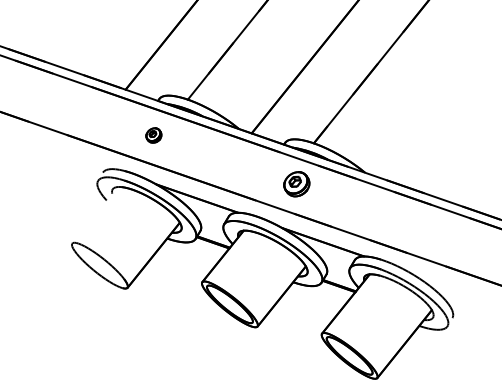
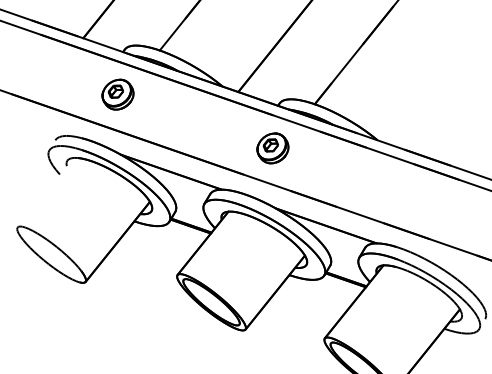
part: (153, 135) -> (117, 94), size x1.67
part: (296, 184) -> (272, 148), moved

